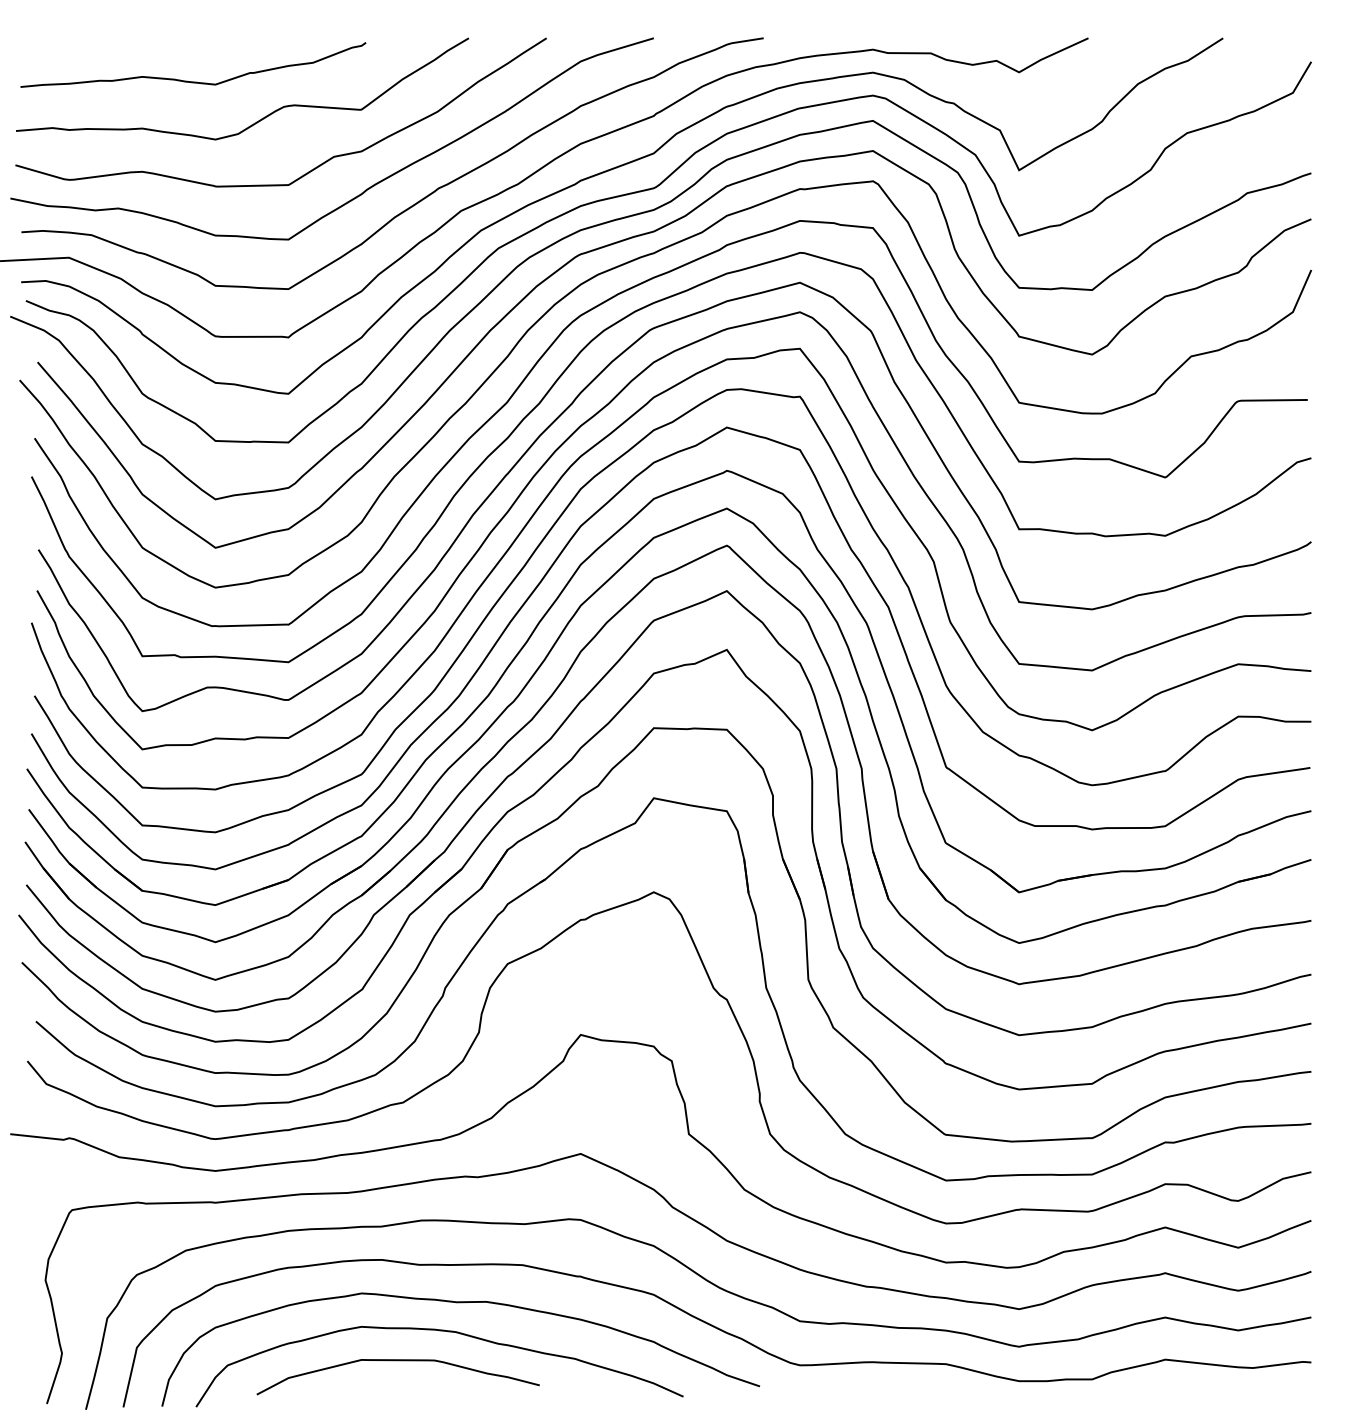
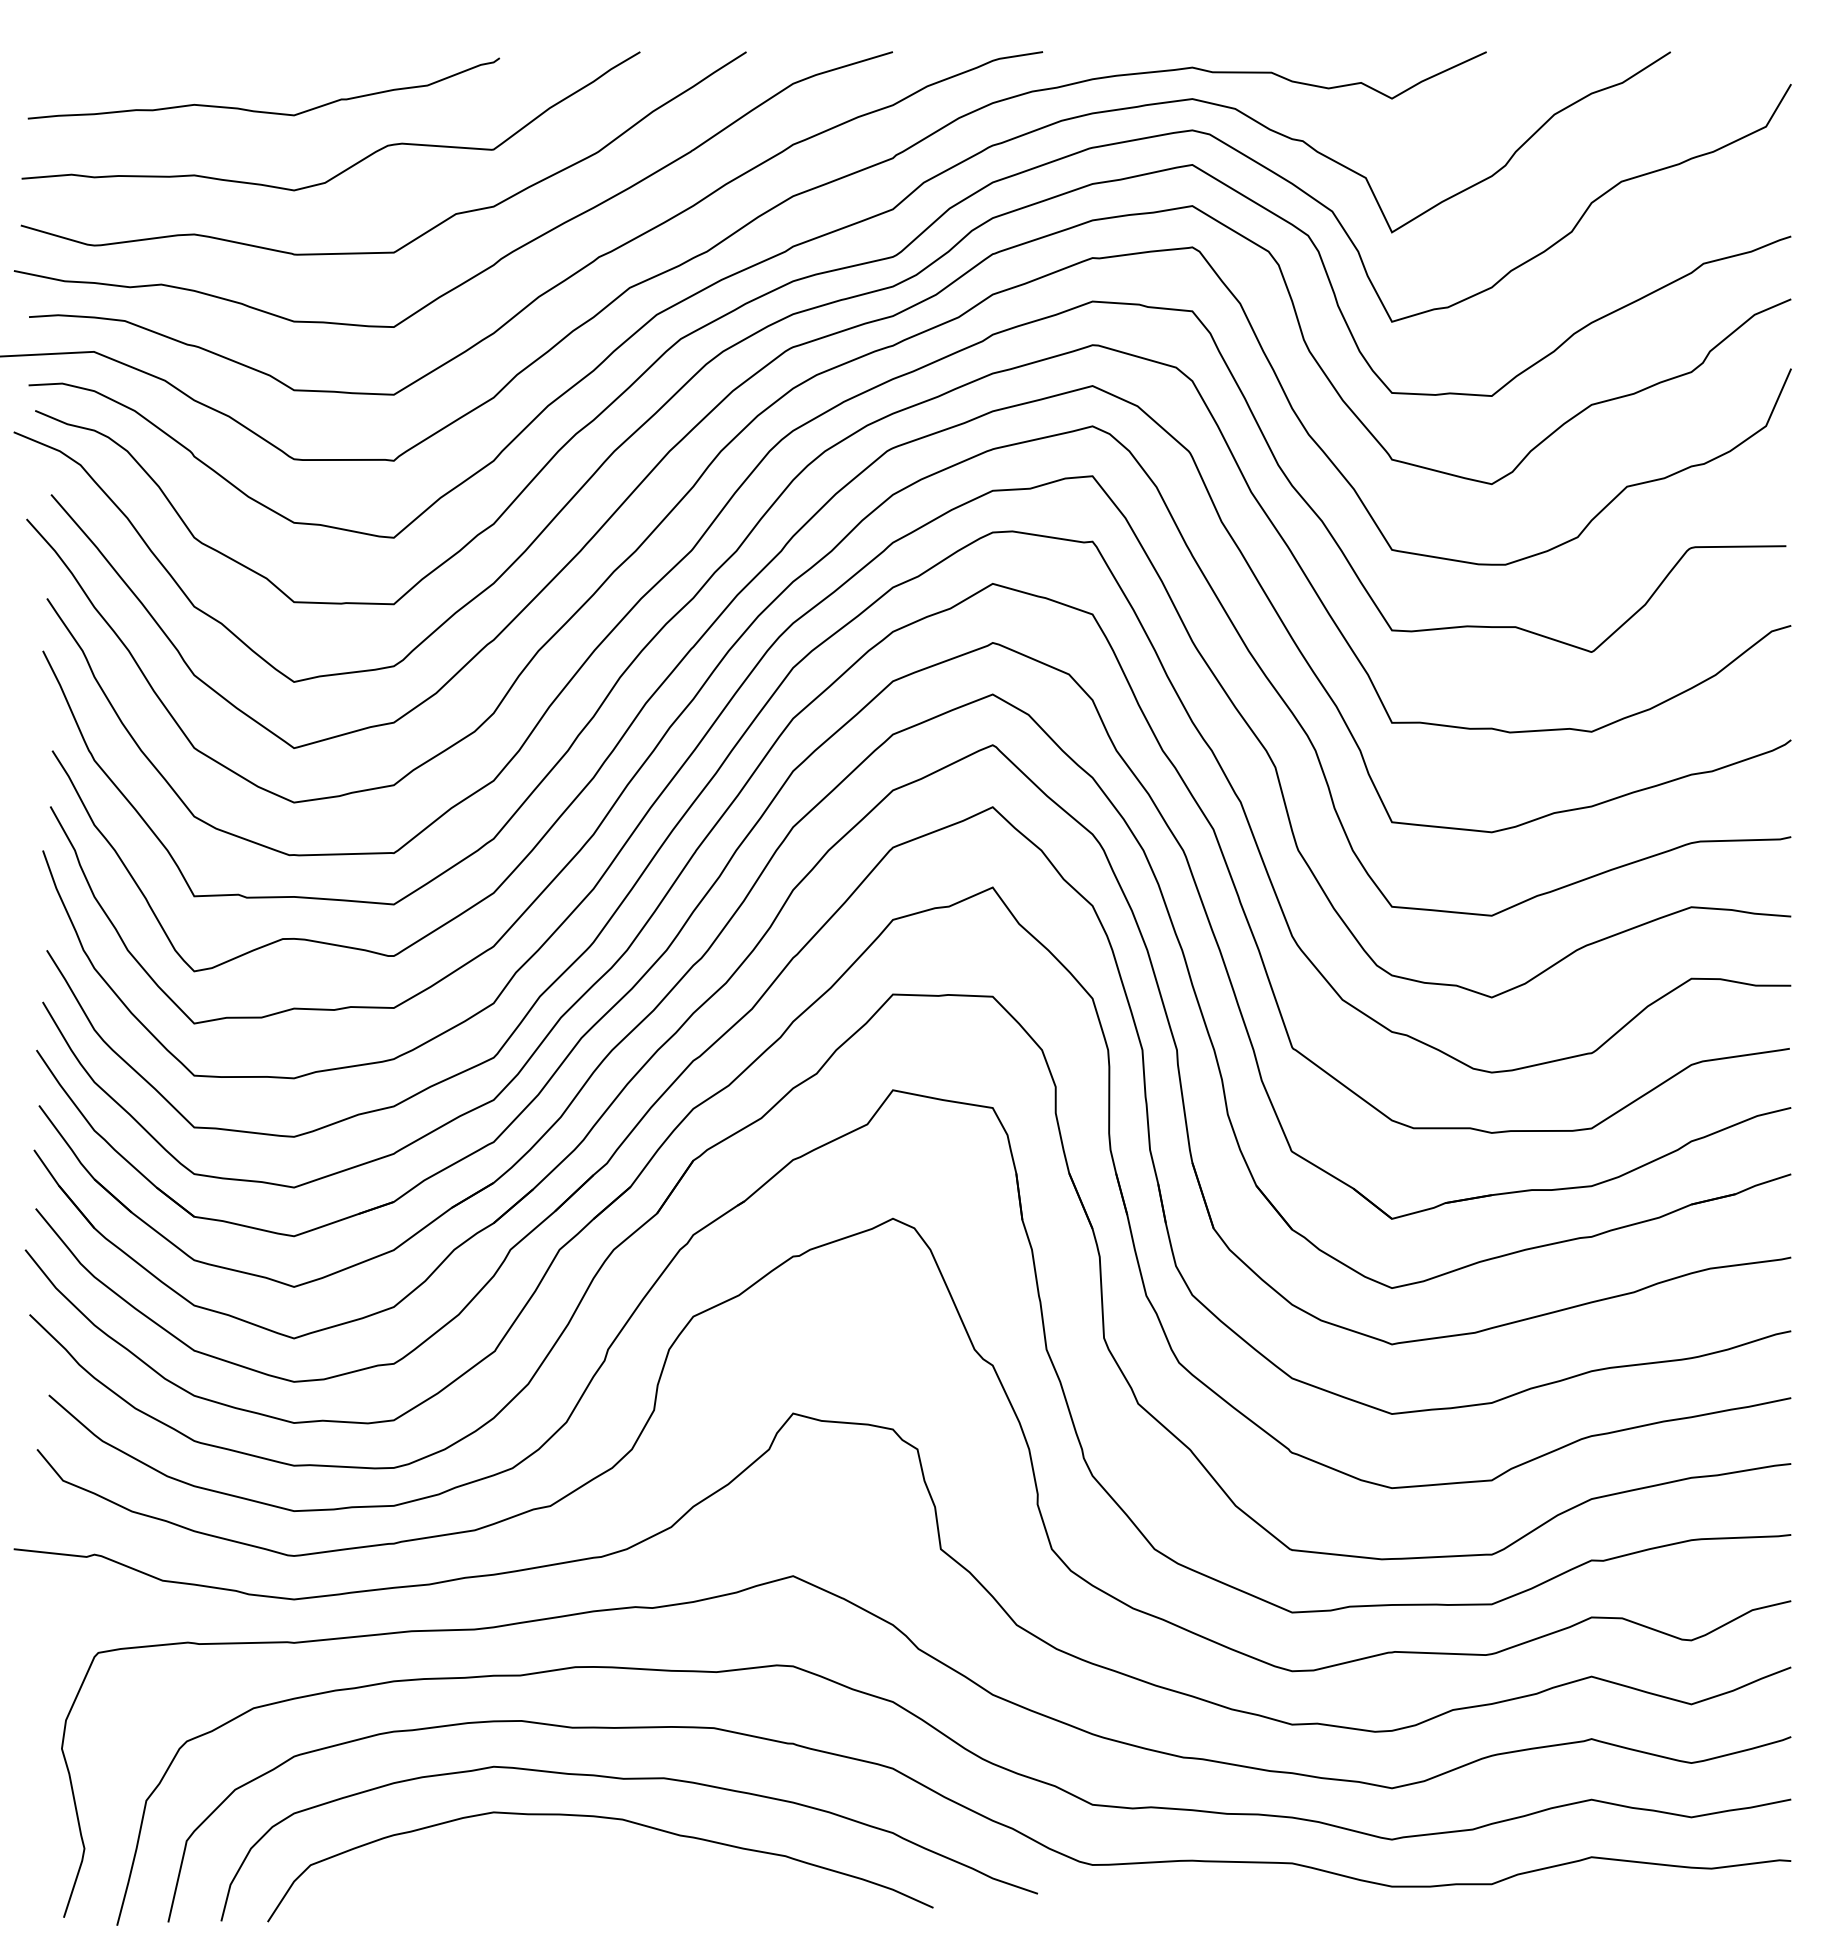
curve: (398, 1360) -> (543, 1858), removed

